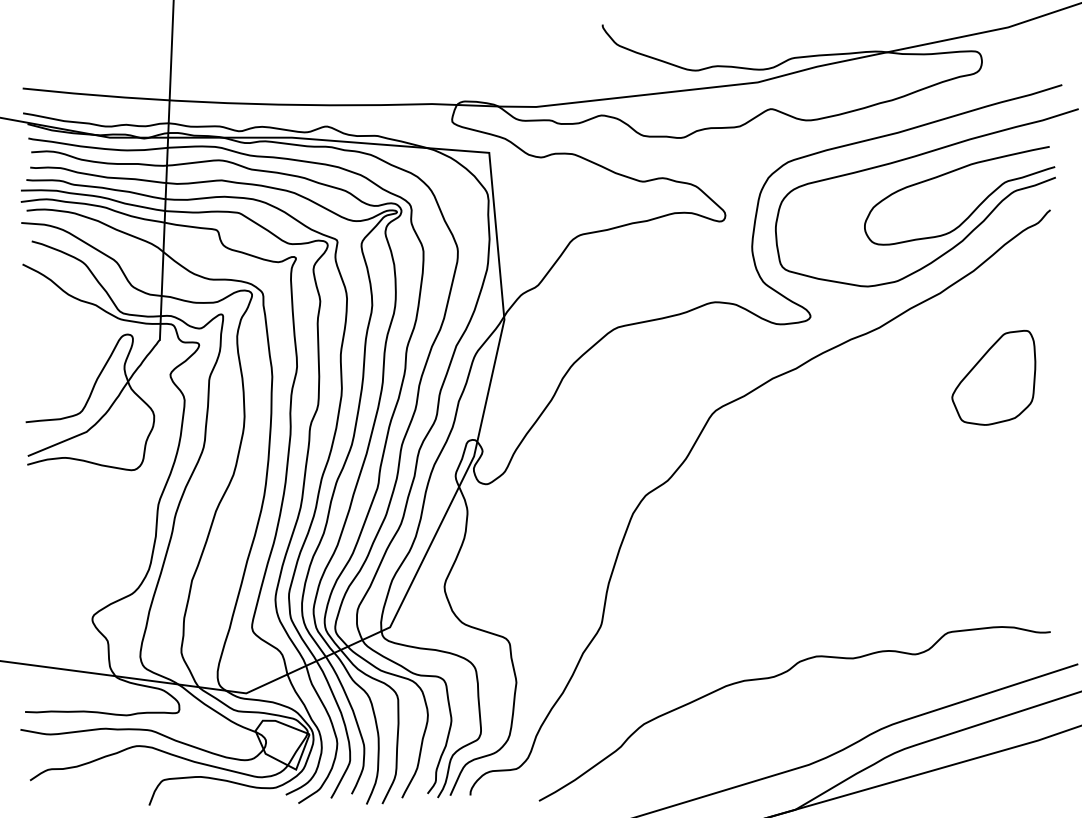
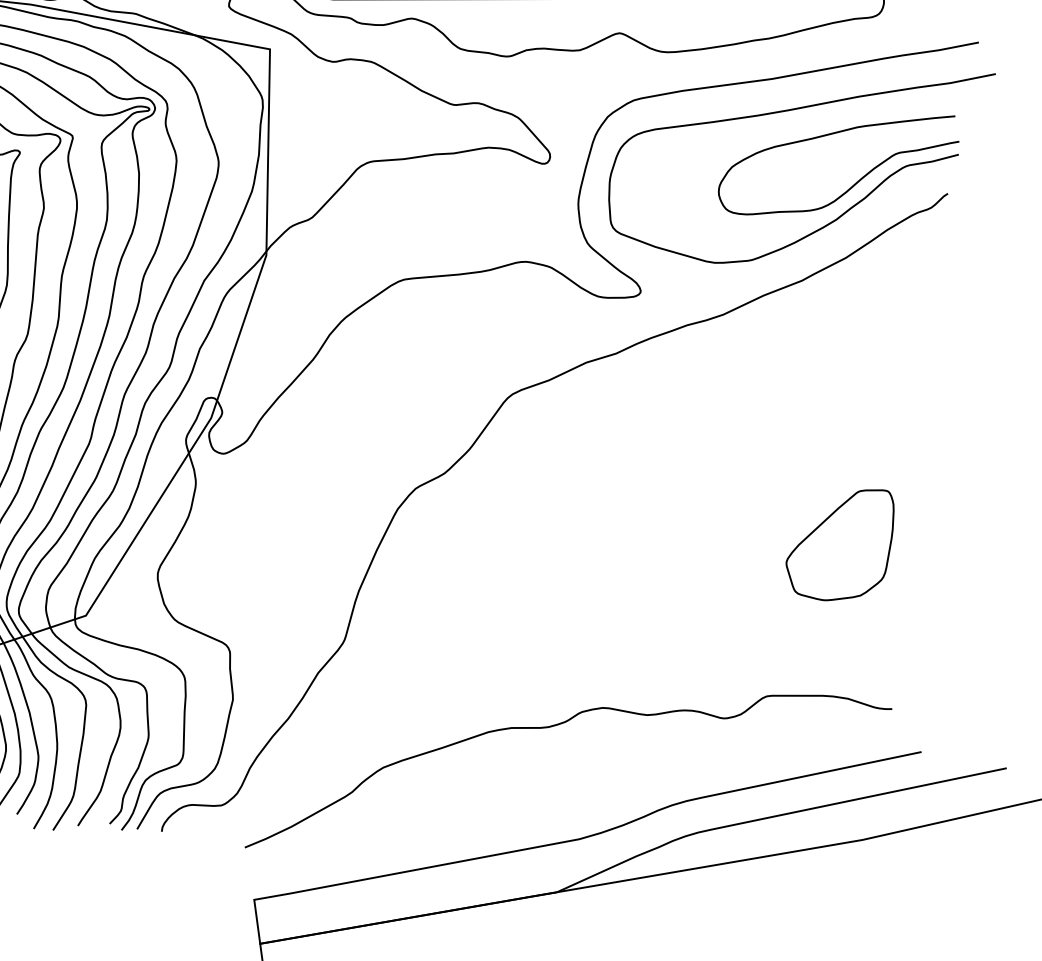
part: (993, 377) -> (839, 543), moved

